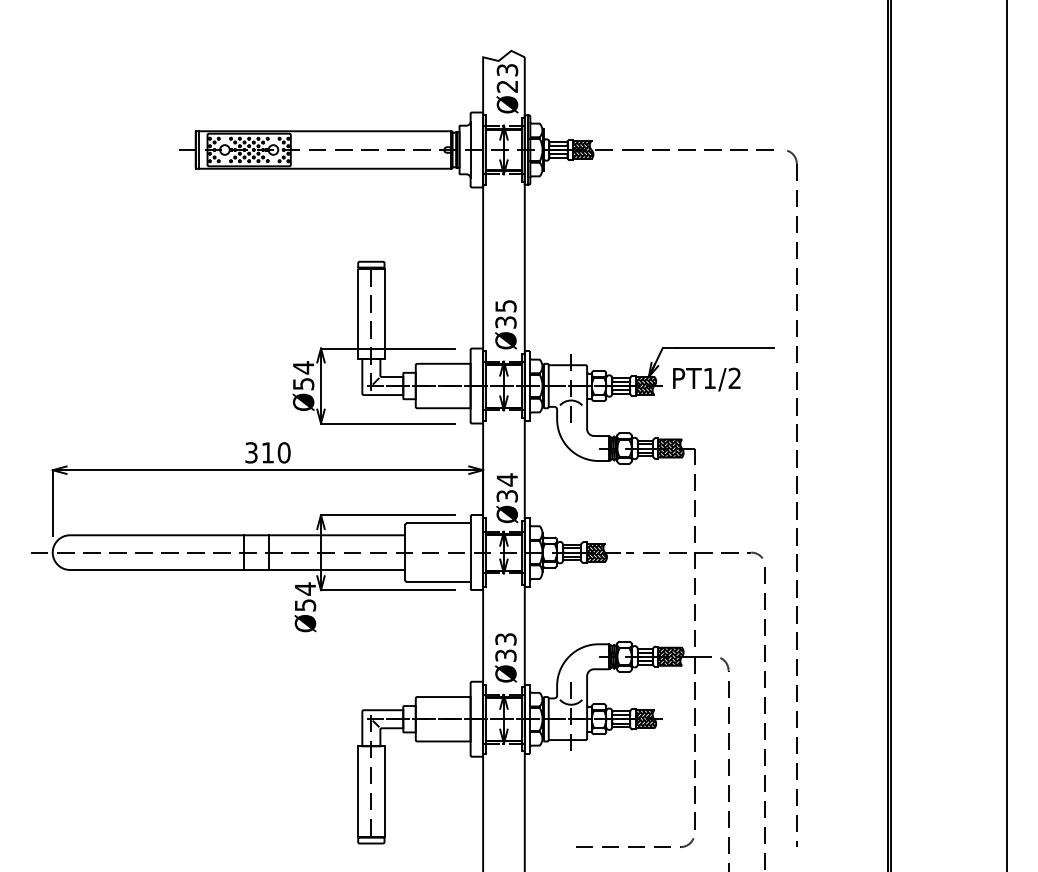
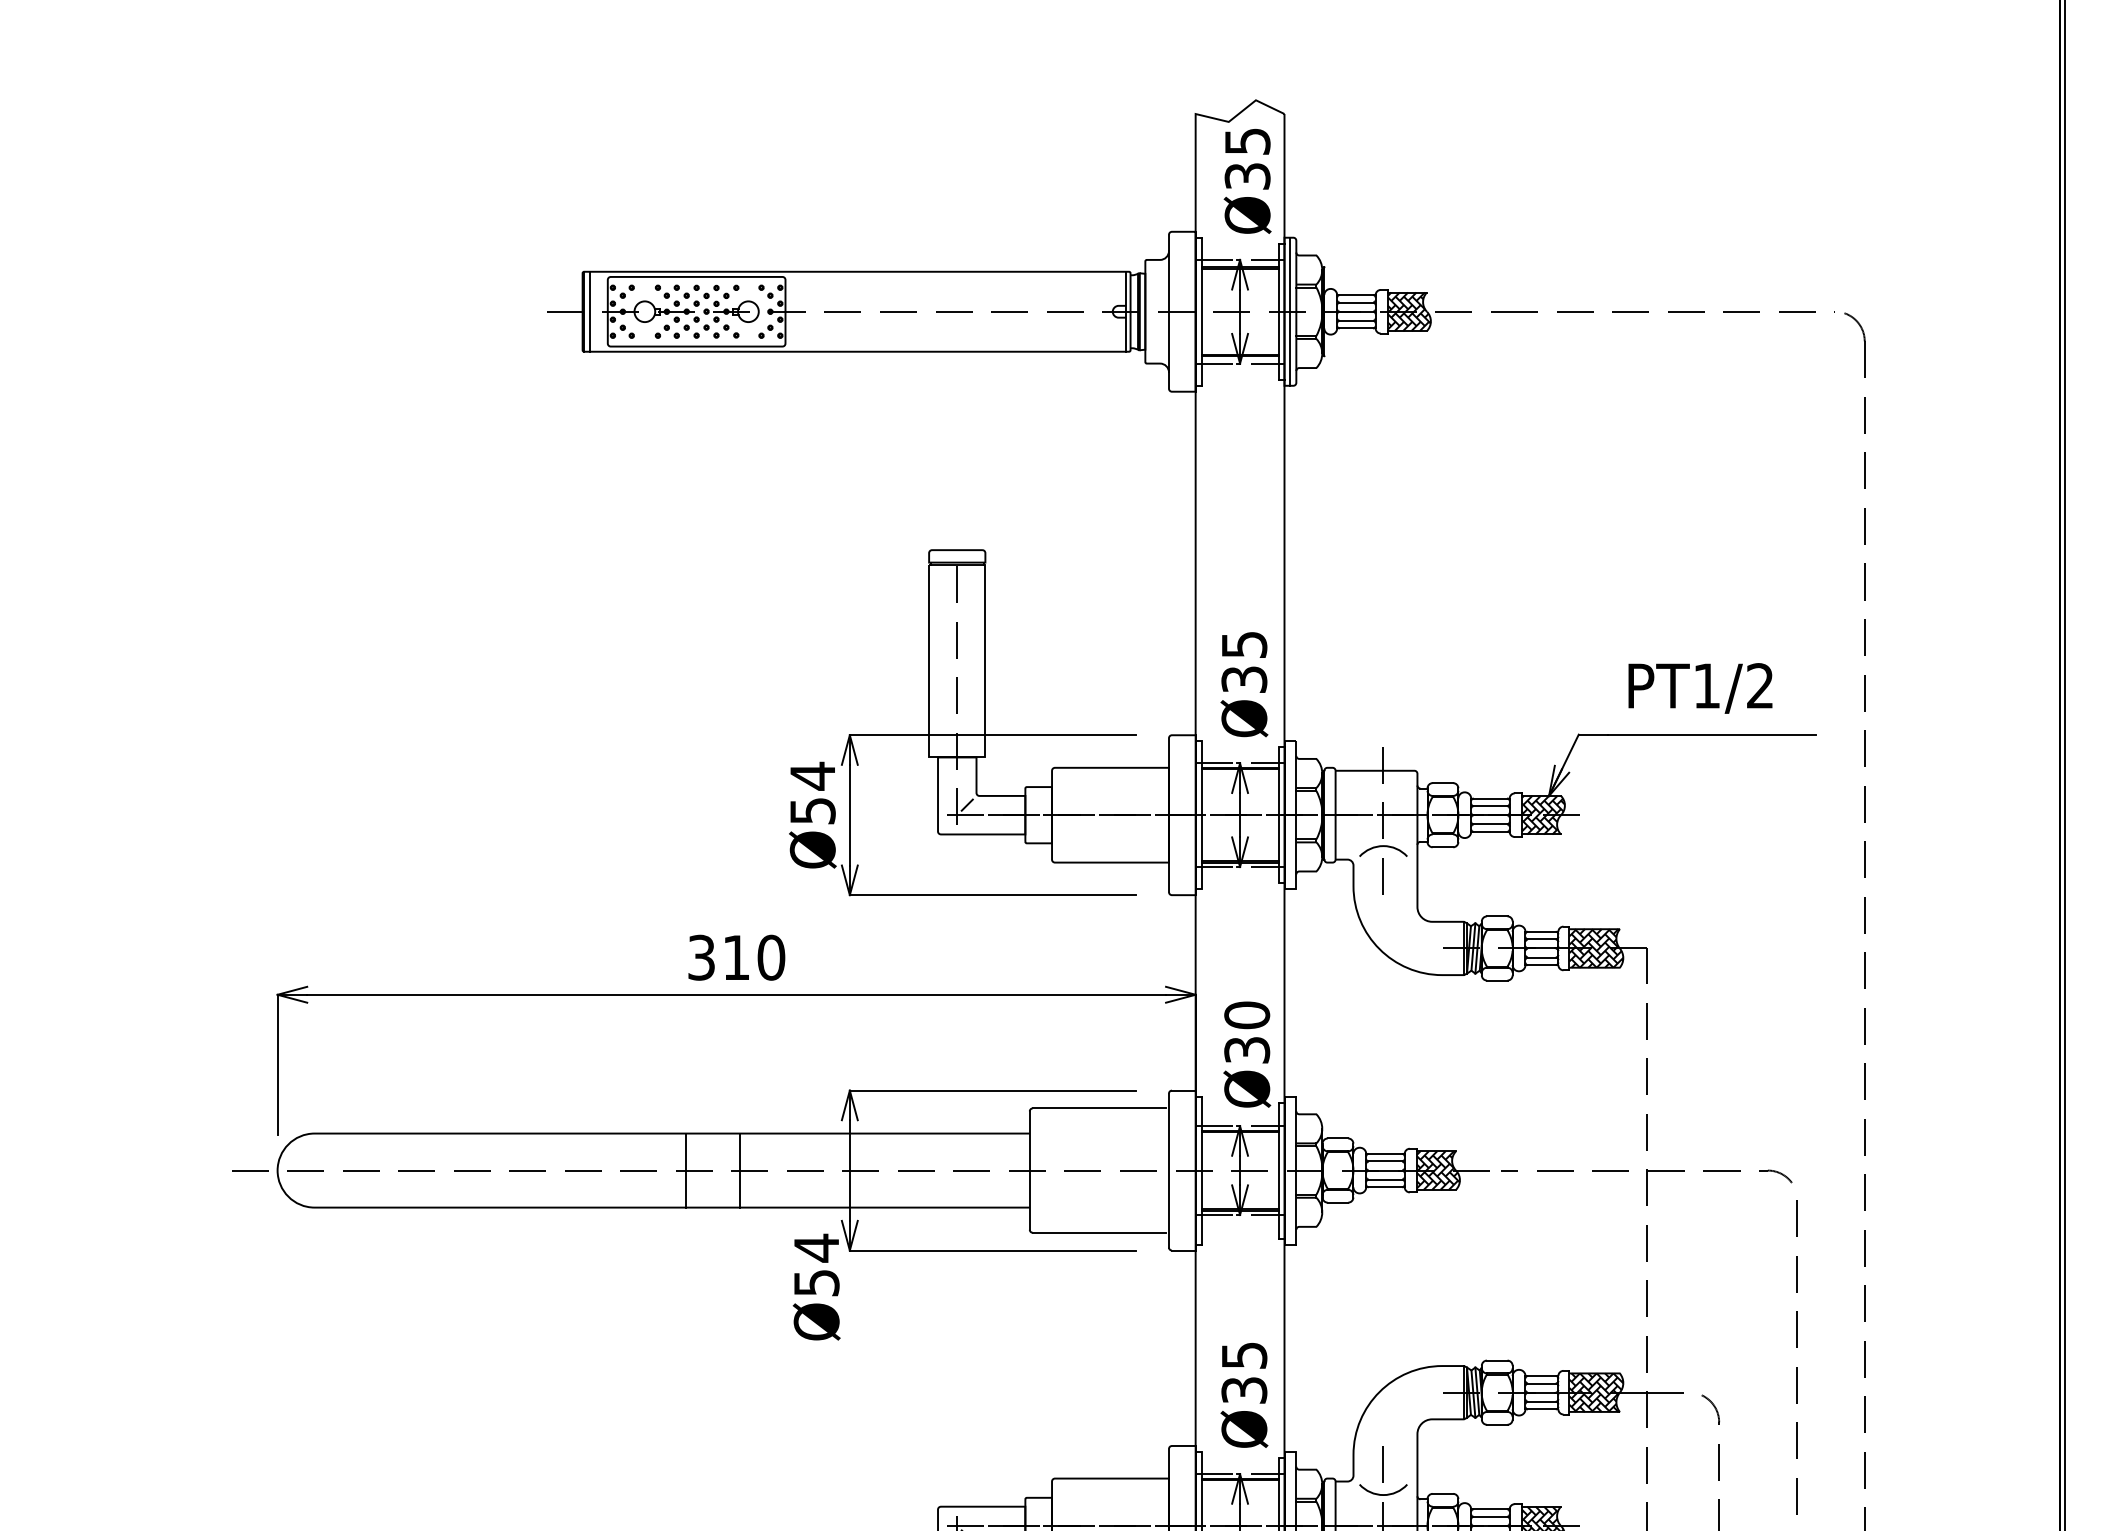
text: (507, 78) -> (1247, 159), Ø23 -> Ø35
text: (706, 379) -> (1699, 688), moved
text: (506, 479) -> (1245, 1014), Ø34 -> Ø30
text: (505, 638) -> (1243, 1353), Ø33 -> Ø35

